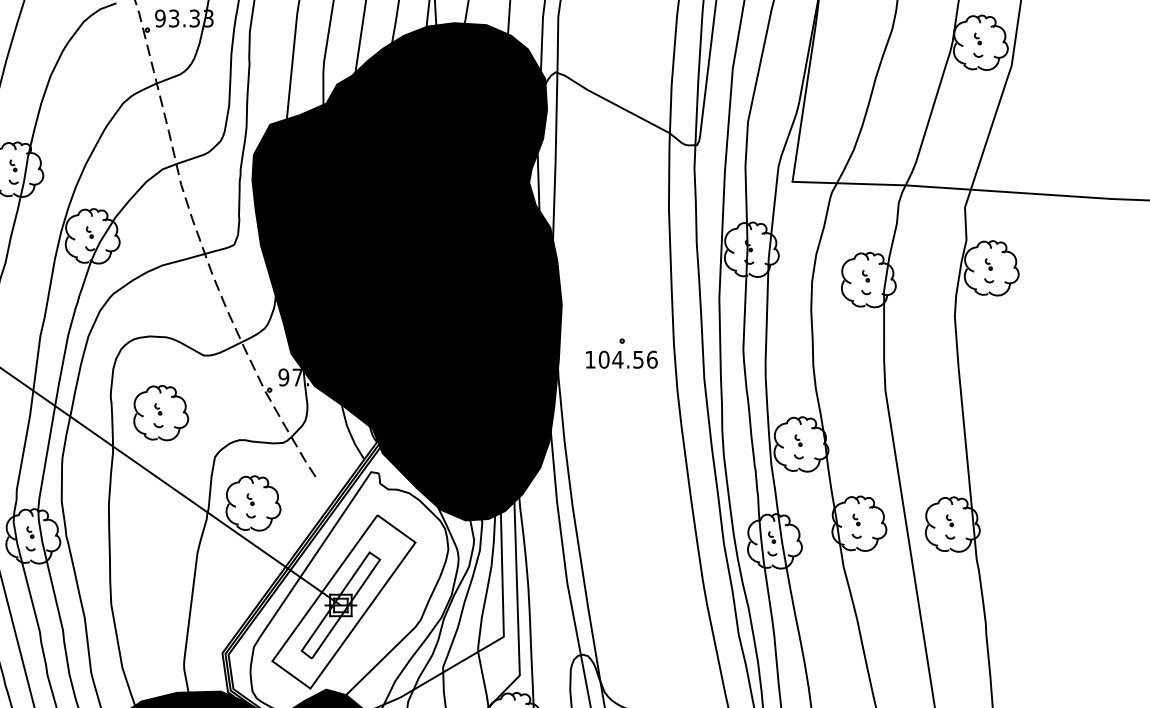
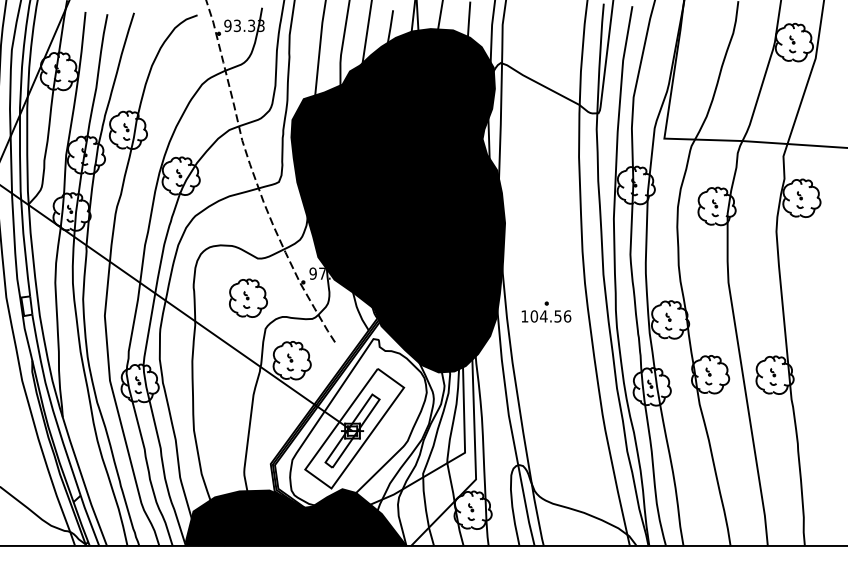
part: (621, 352) -> (546, 311), moved
part: (161, 411) -> (248, 297), moved

